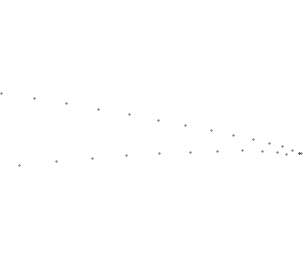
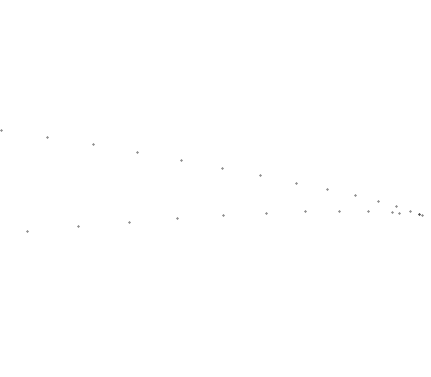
part: (281, 149) -> (395, 209), size x0.62

